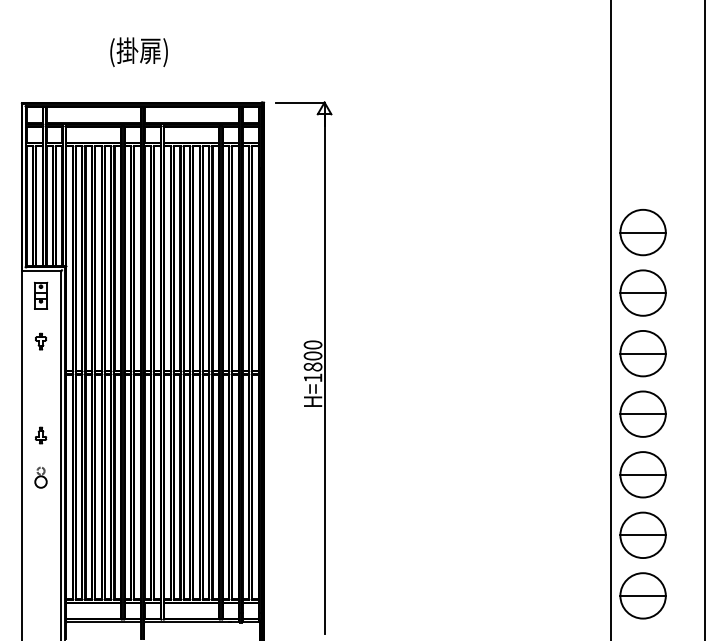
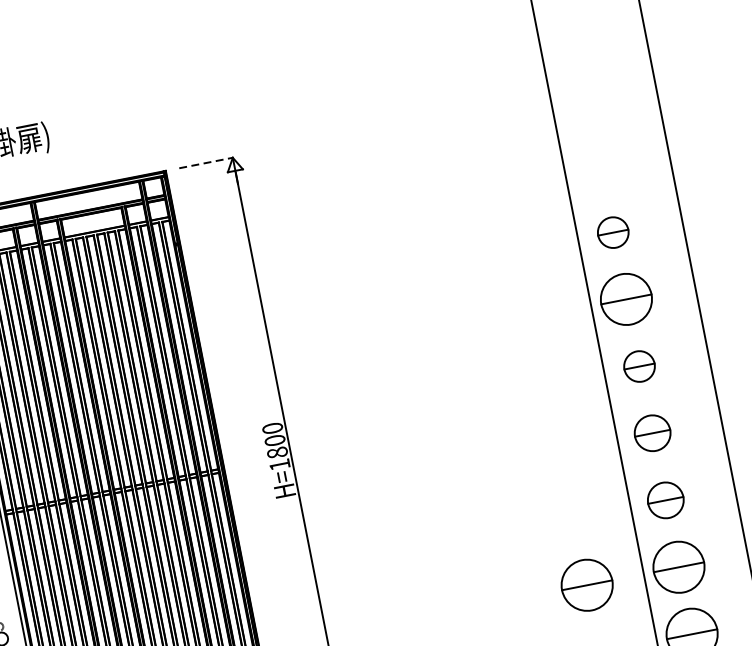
line: (301, 102) -> (207, 162), solid -> dashed
part: (642, 232) -> (612, 232), size x0.6
part: (642, 353) -> (638, 366), size x0.6
part: (642, 413) -> (651, 432), size x0.7
part: (642, 474) -> (665, 500), size x0.7
part: (559, 534) -> (586, 584), added

